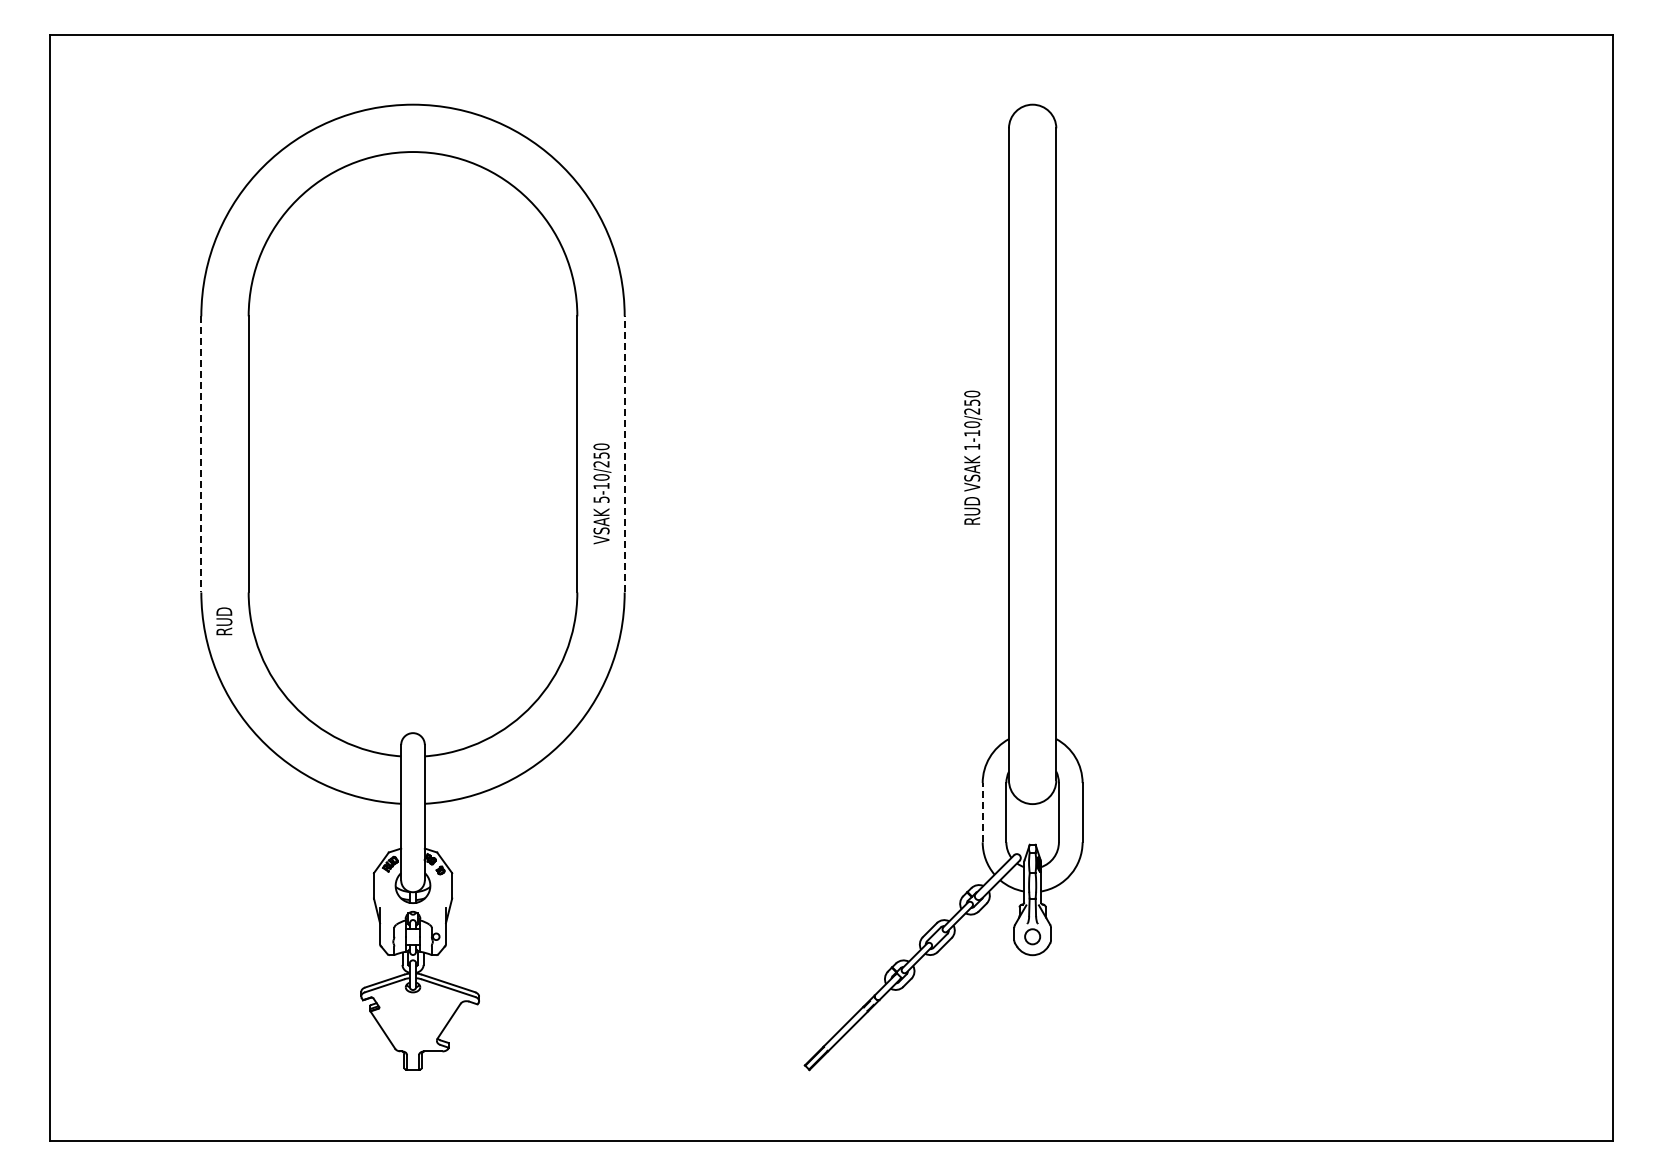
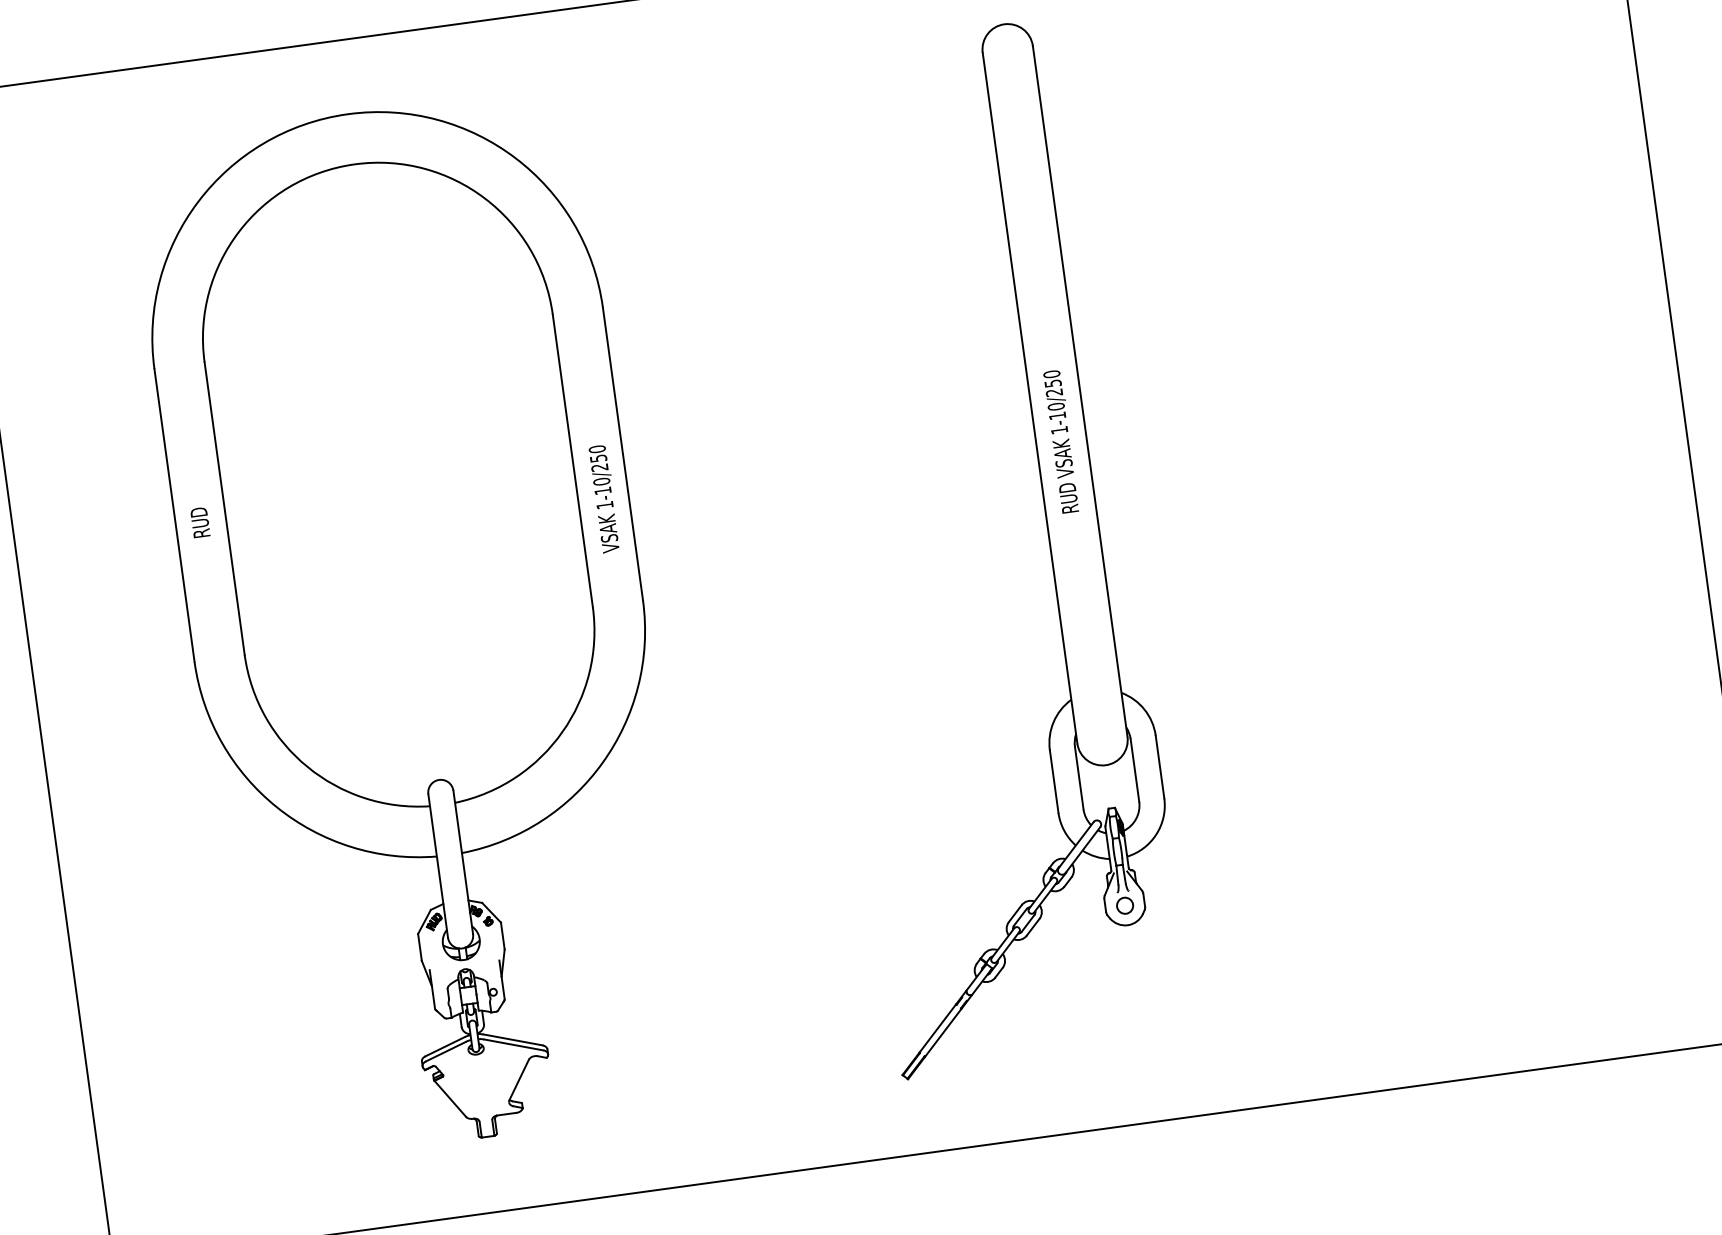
line: (624, 453) -> (622, 453), dashed -> solid
line: (201, 454) -> (174, 515), dashed -> solid
text: (973, 457) -> (1062, 441), moved
text: (601, 499) -> (604, 505), 5-10/250 -> 1-10/250
text: (224, 621) -> (200, 522), moved
line: (982, 812) -> (1053, 781), dashed -> solid

